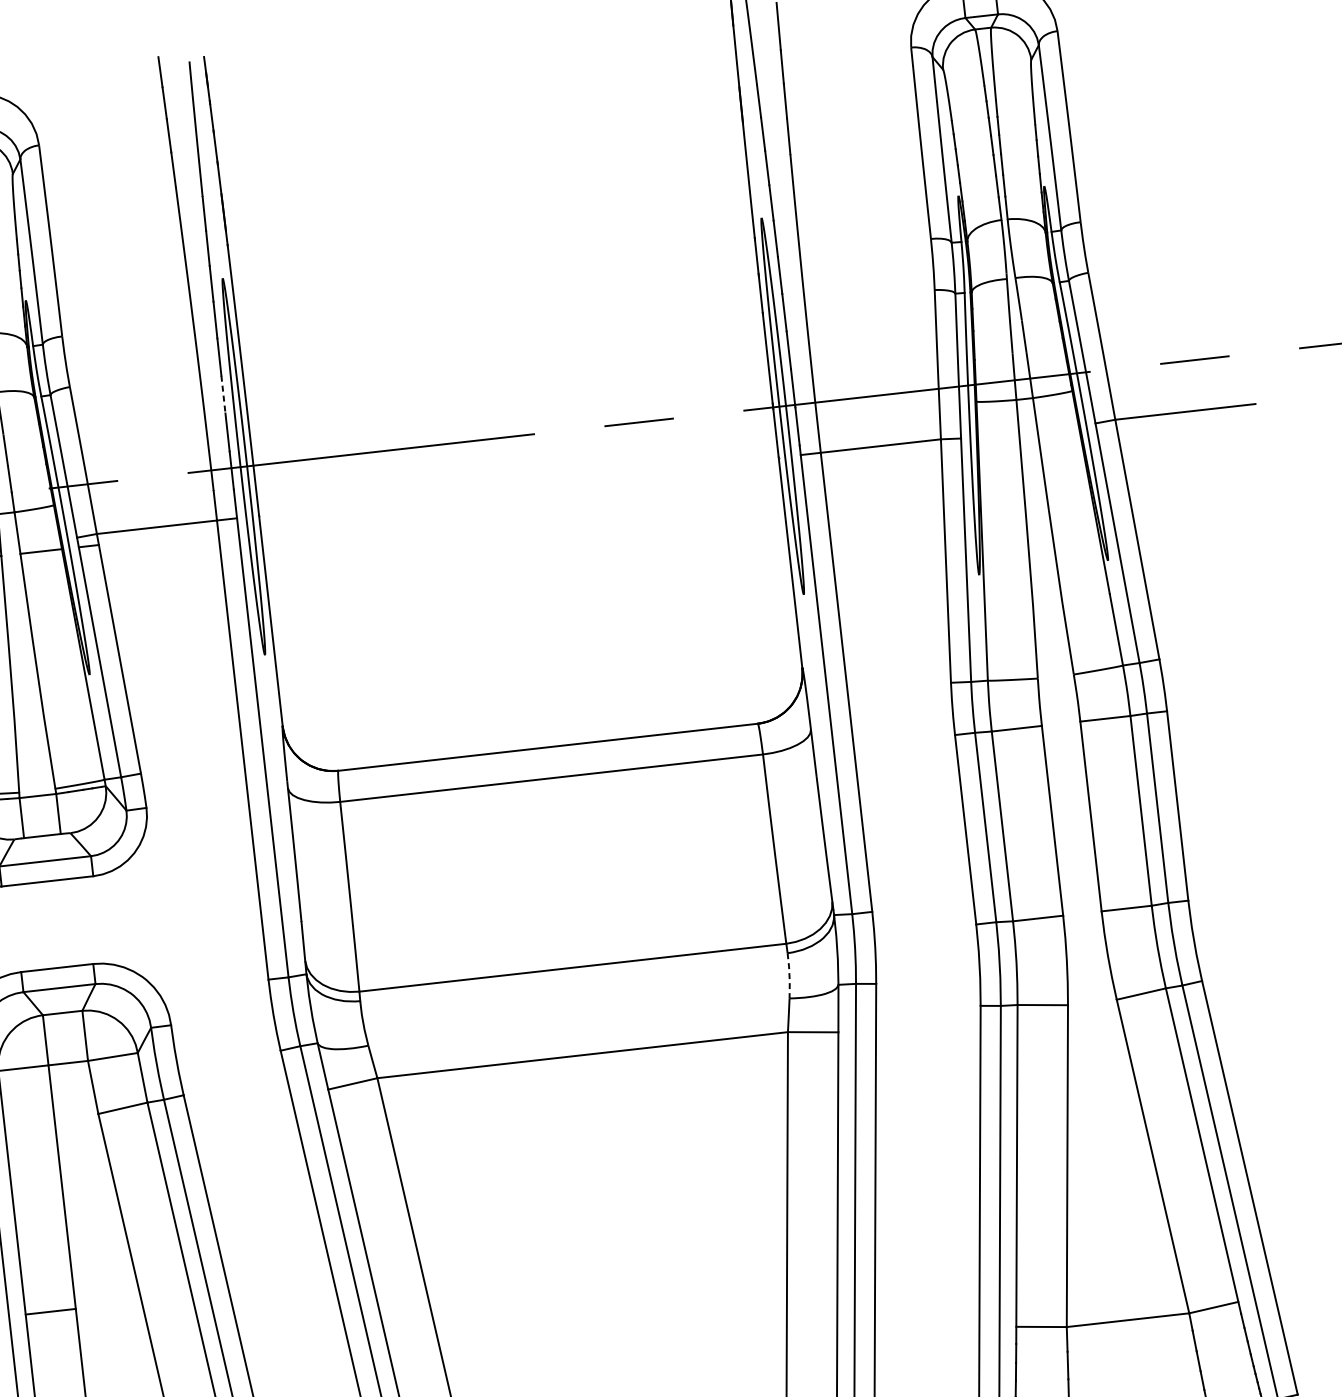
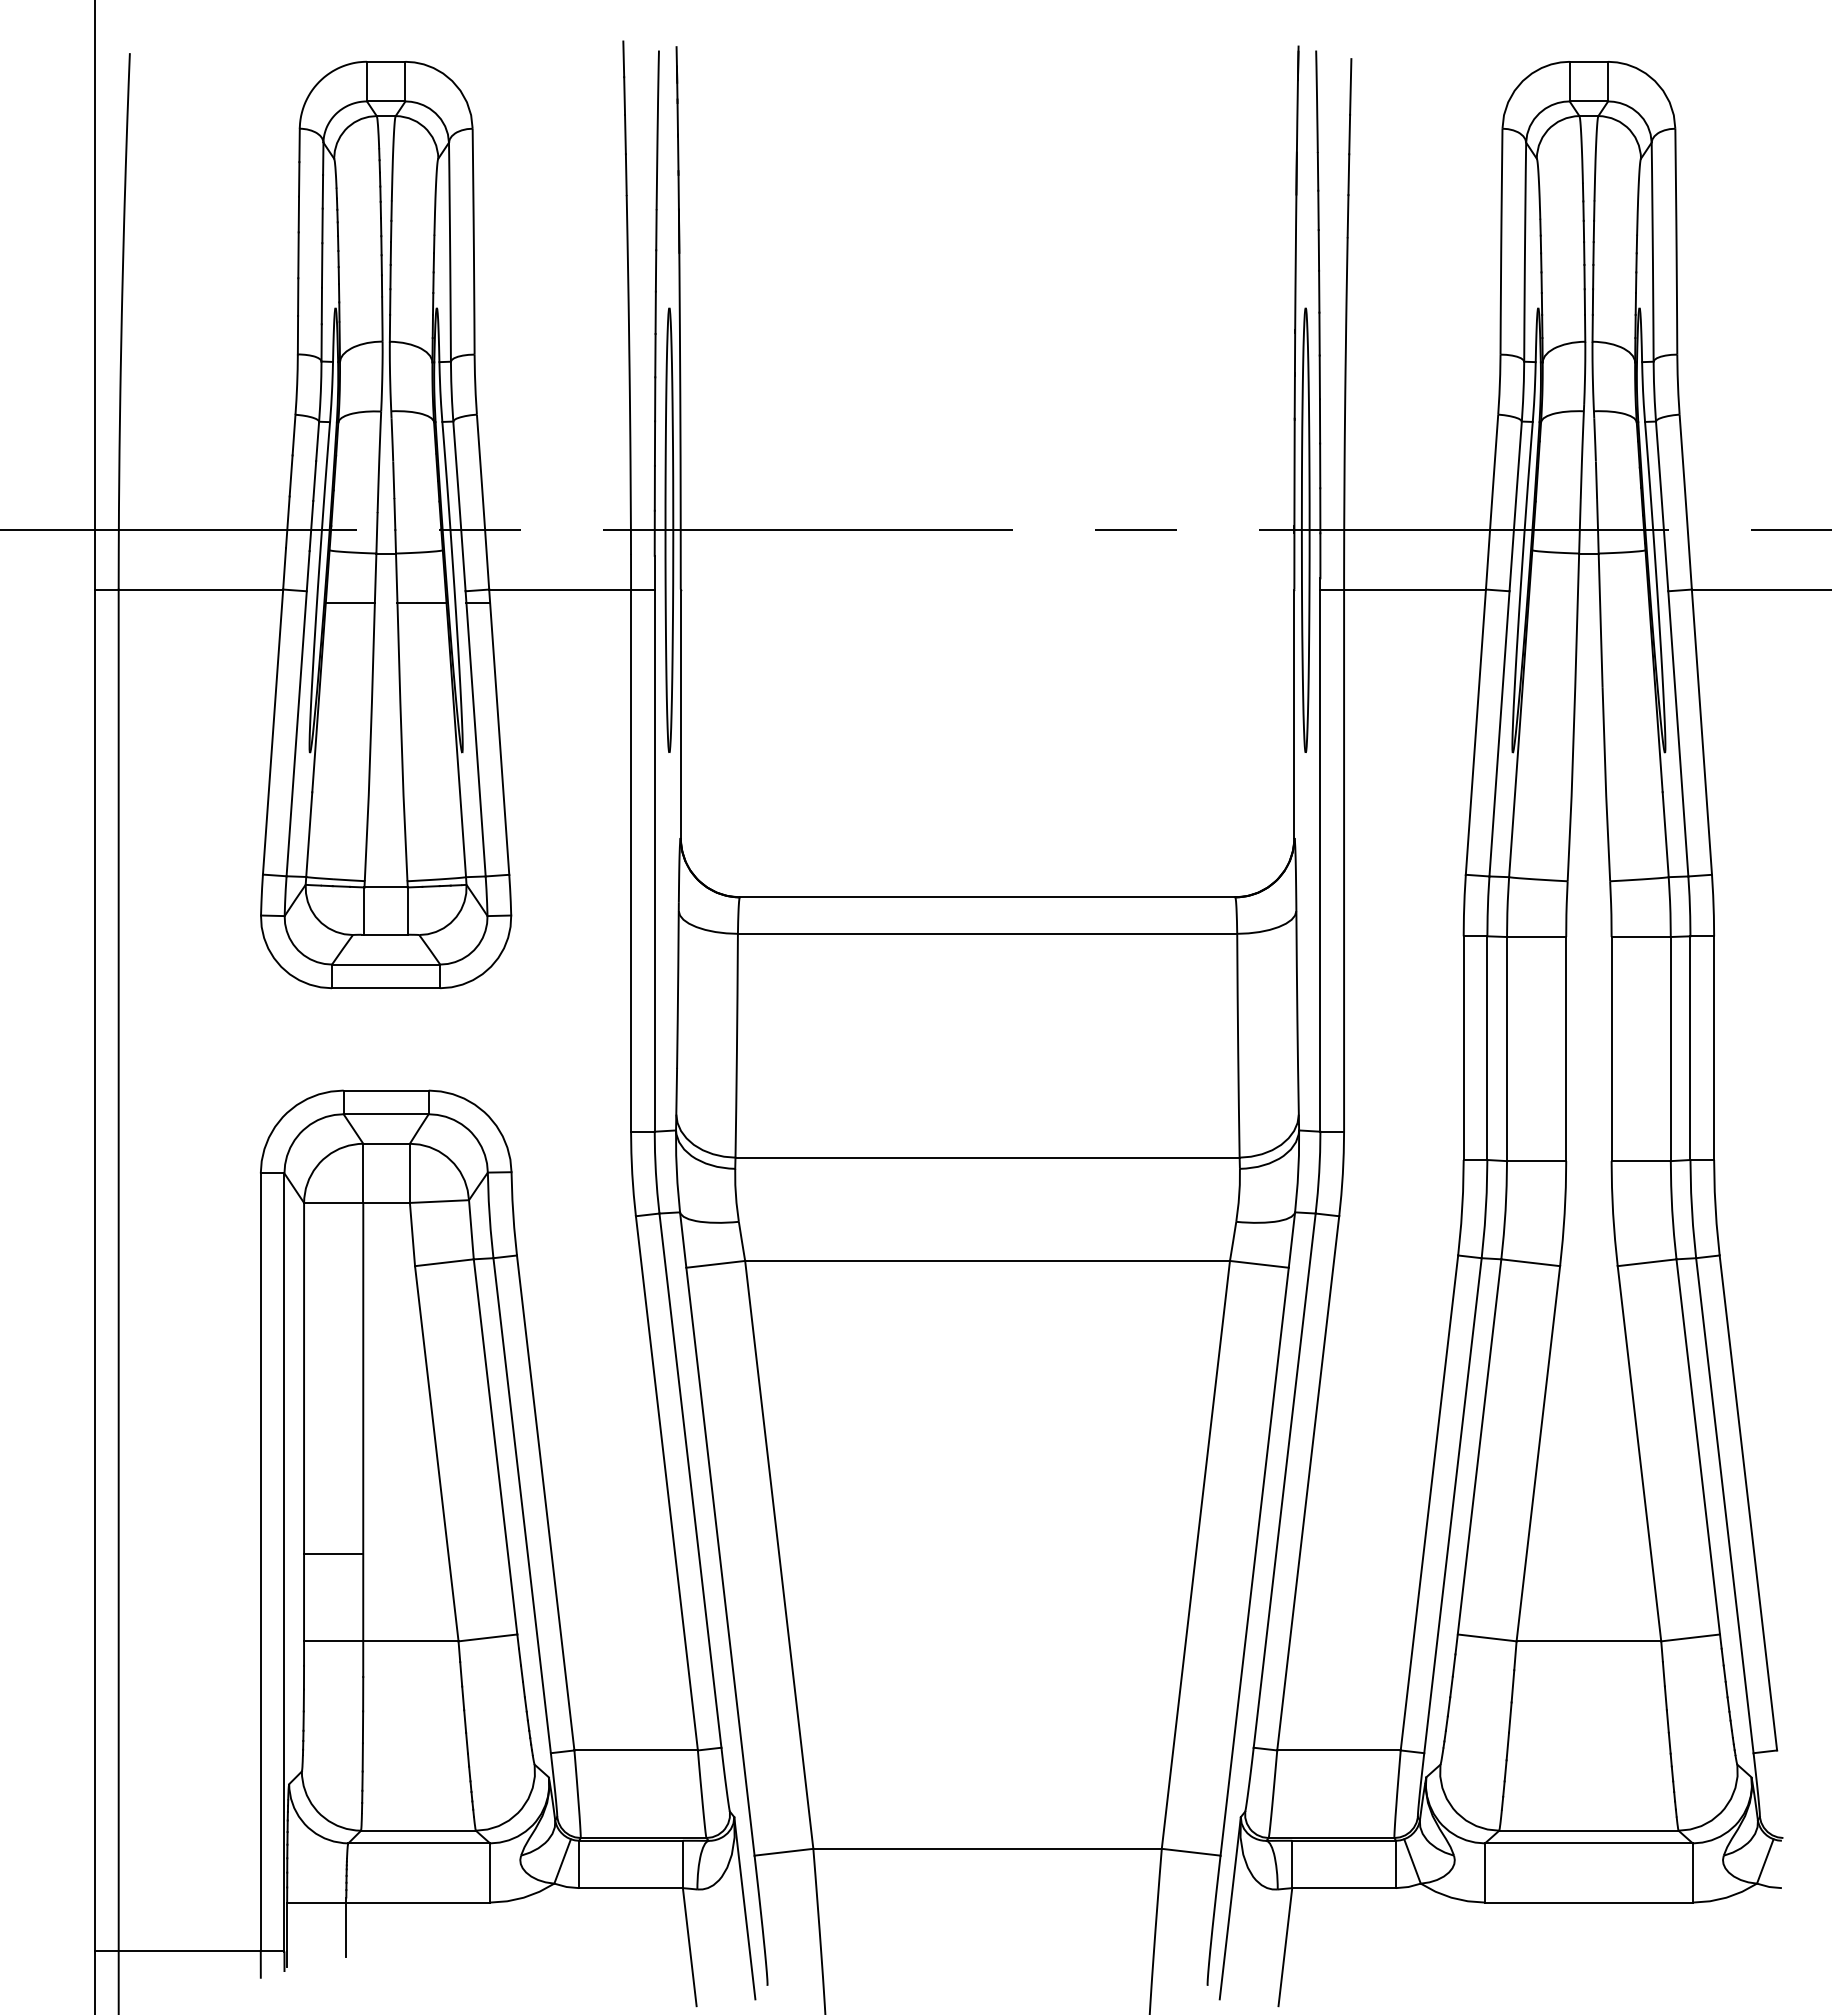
line: (223, 395) -> (655, 444), dashed -> solid
line: (789, 975) -> (1239, 1195), dashed -> solid
line: (50, 1311) -> (333, 1553), moved

